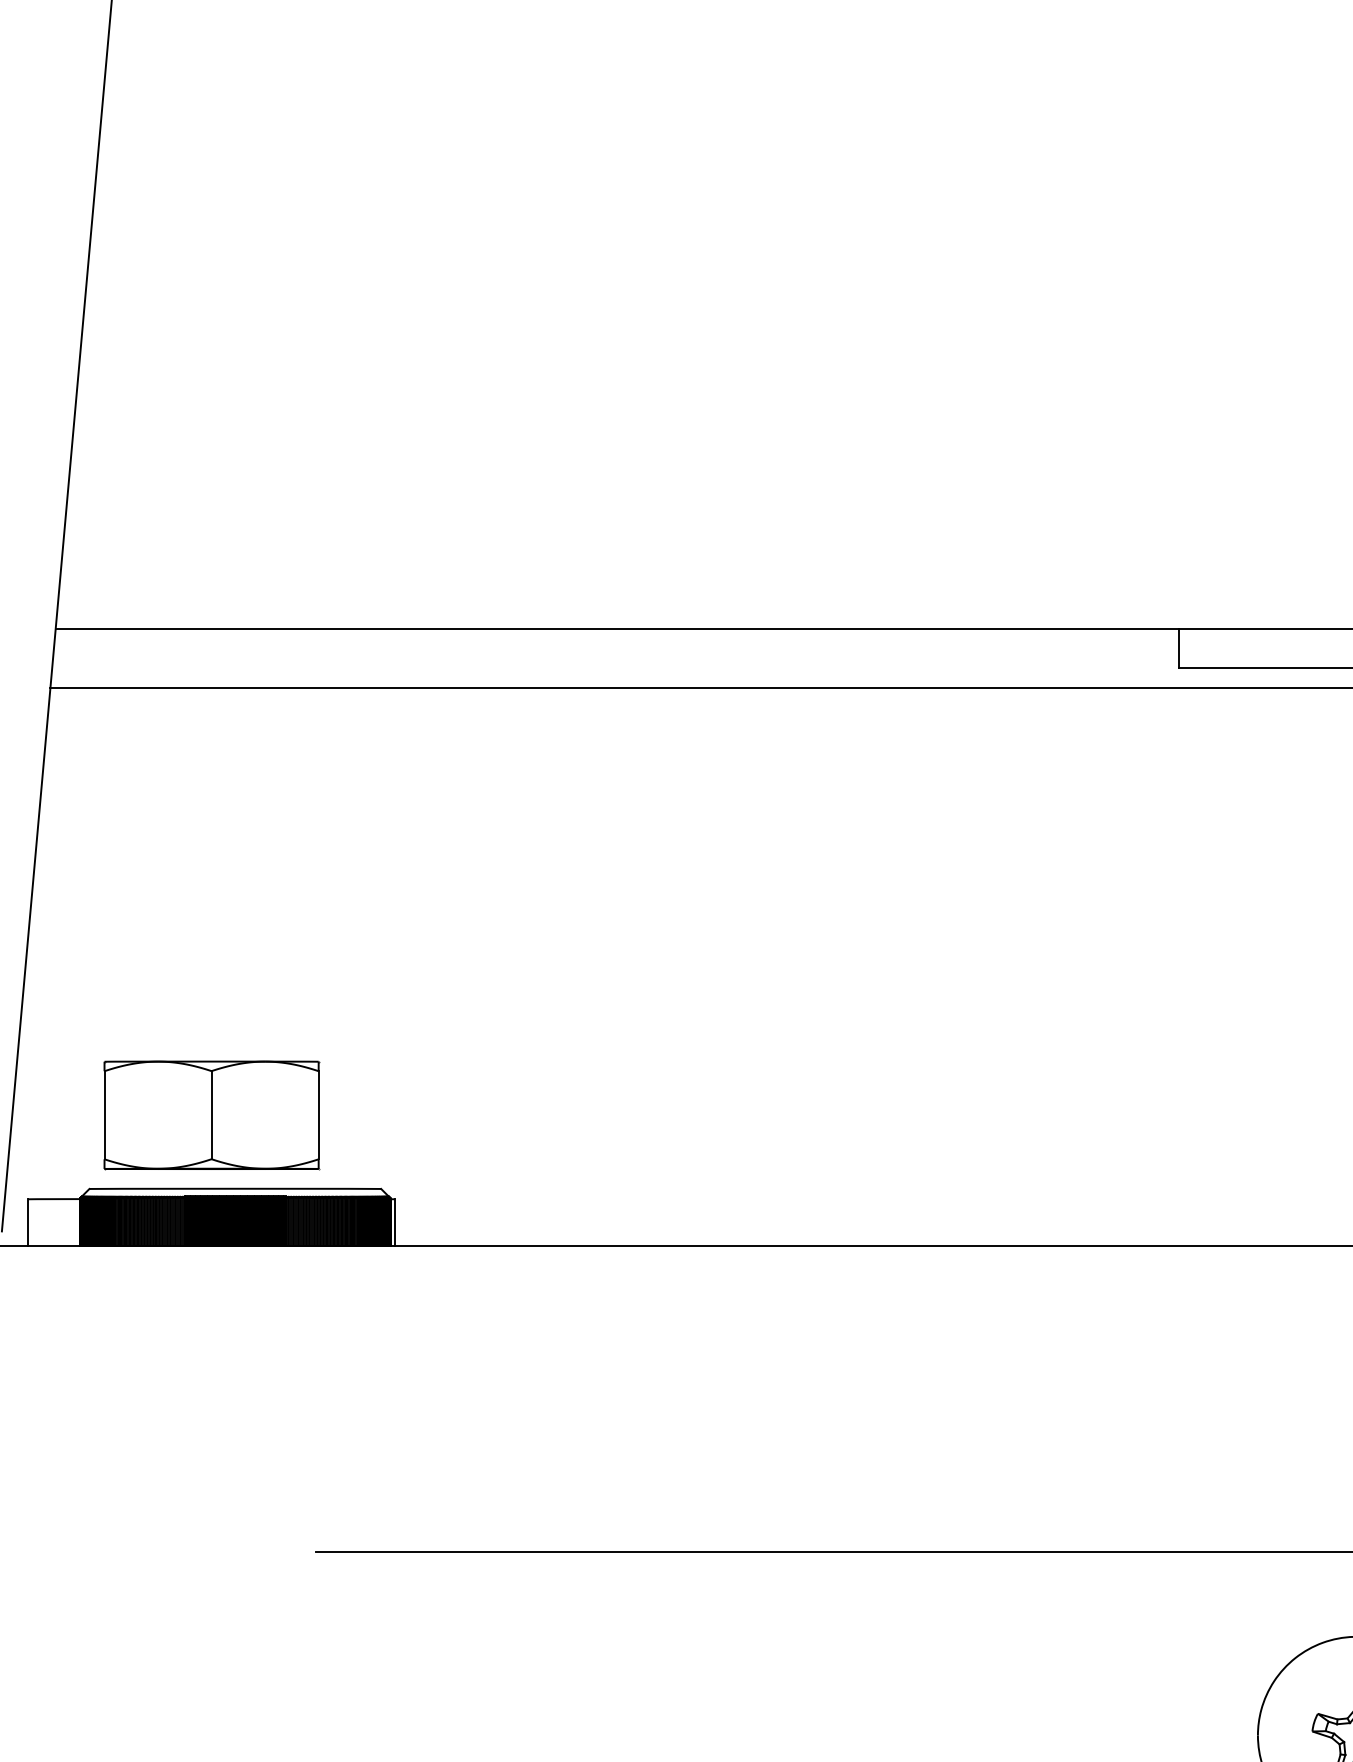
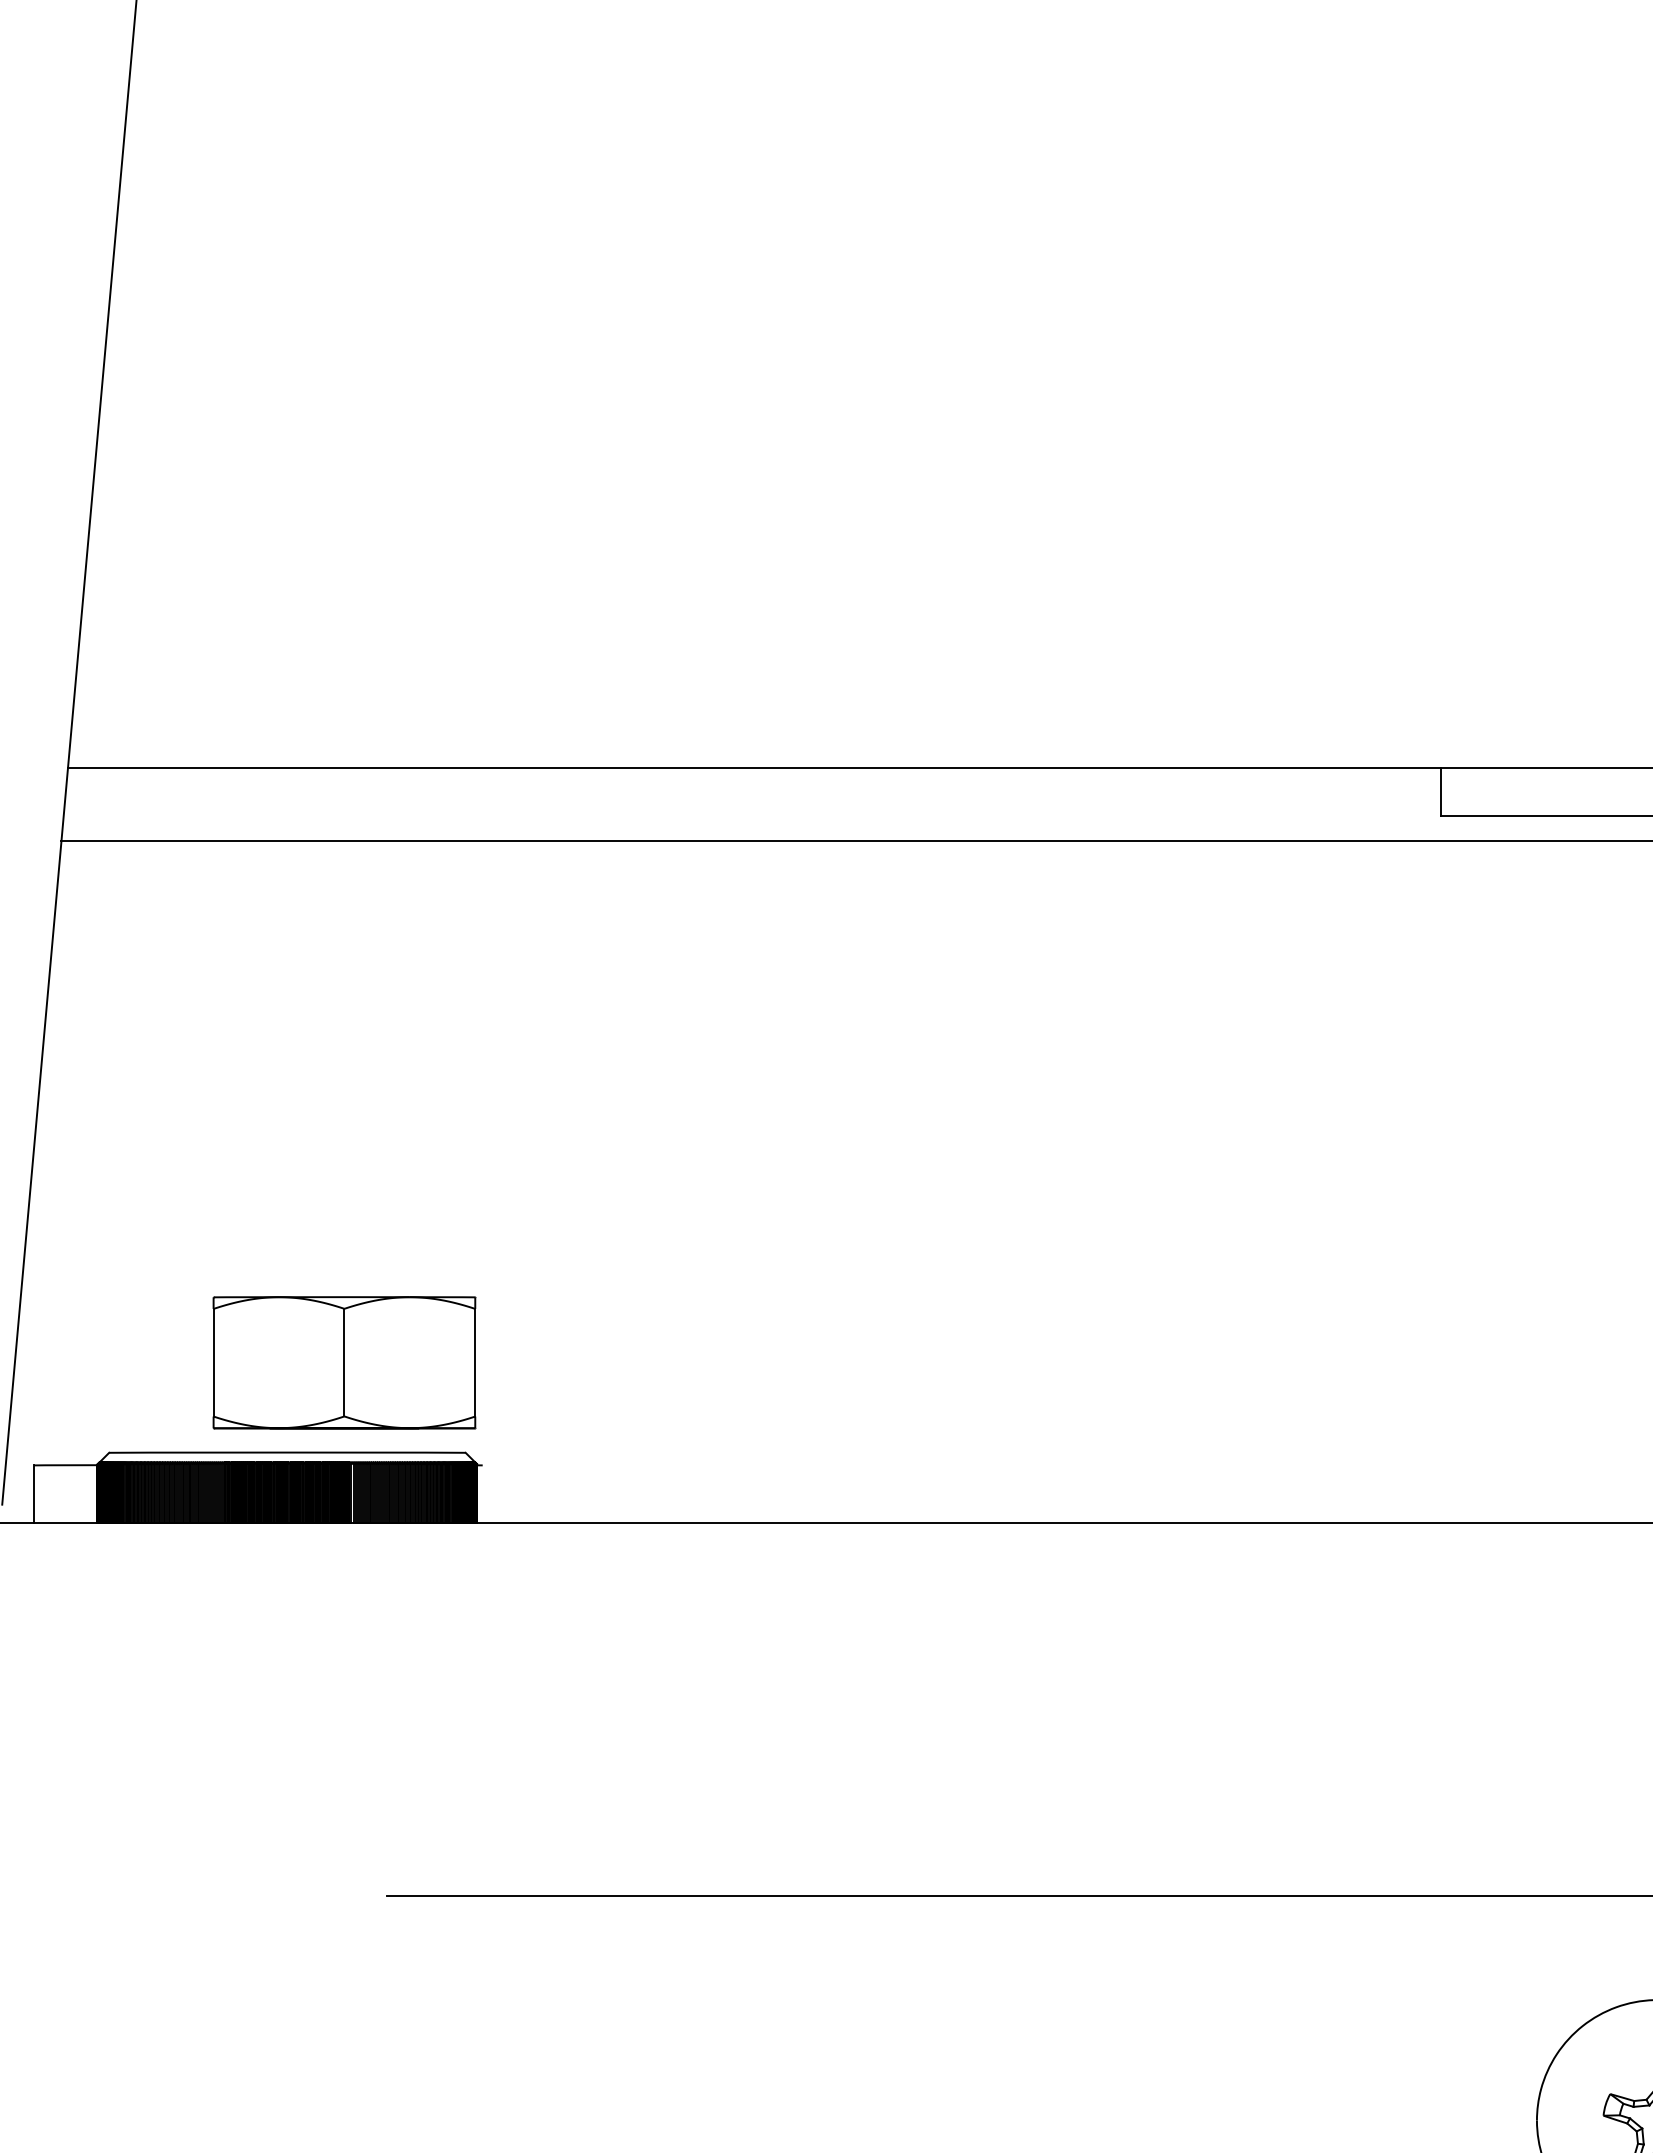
part: (211, 1115) -> (344, 1362), moved
line: (394, 1222) -> (482, 1493), removed

